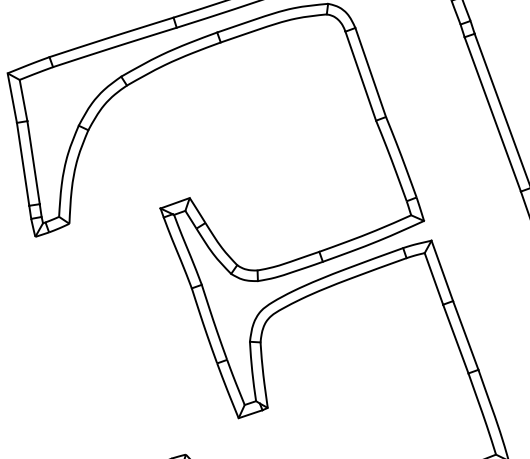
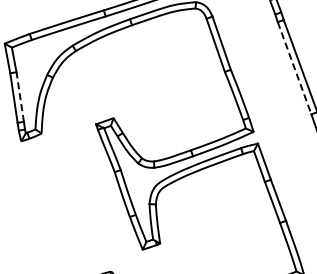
line: (492, 114) -> (294, 68), solid -> dashed
line: (34, 161) -> (20, 96), solid -> dashed

